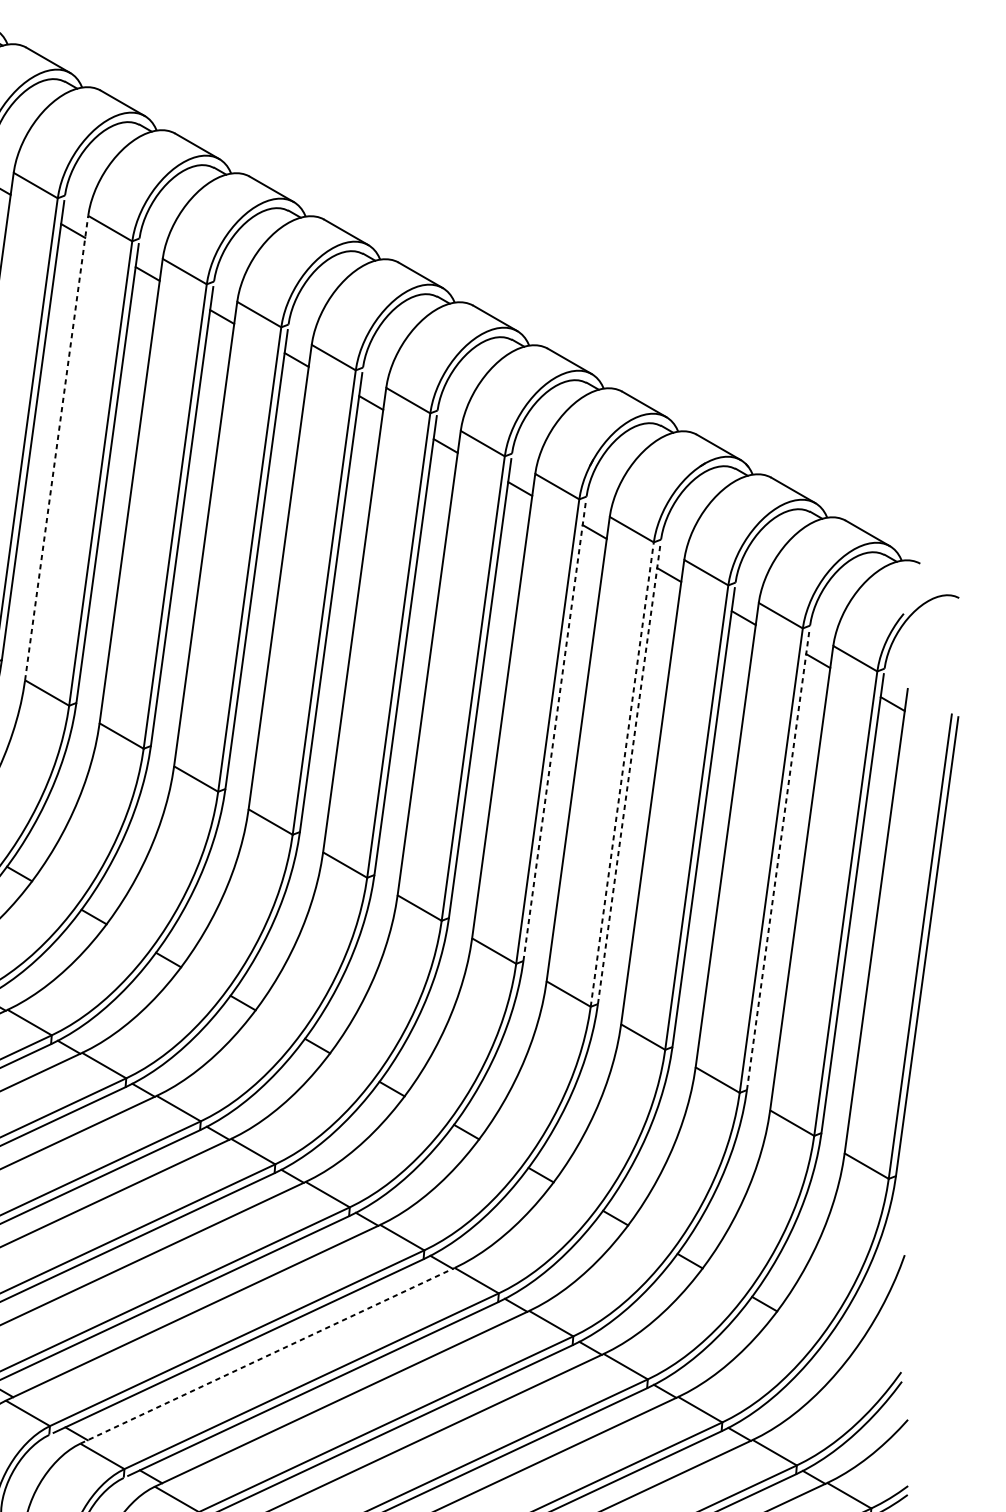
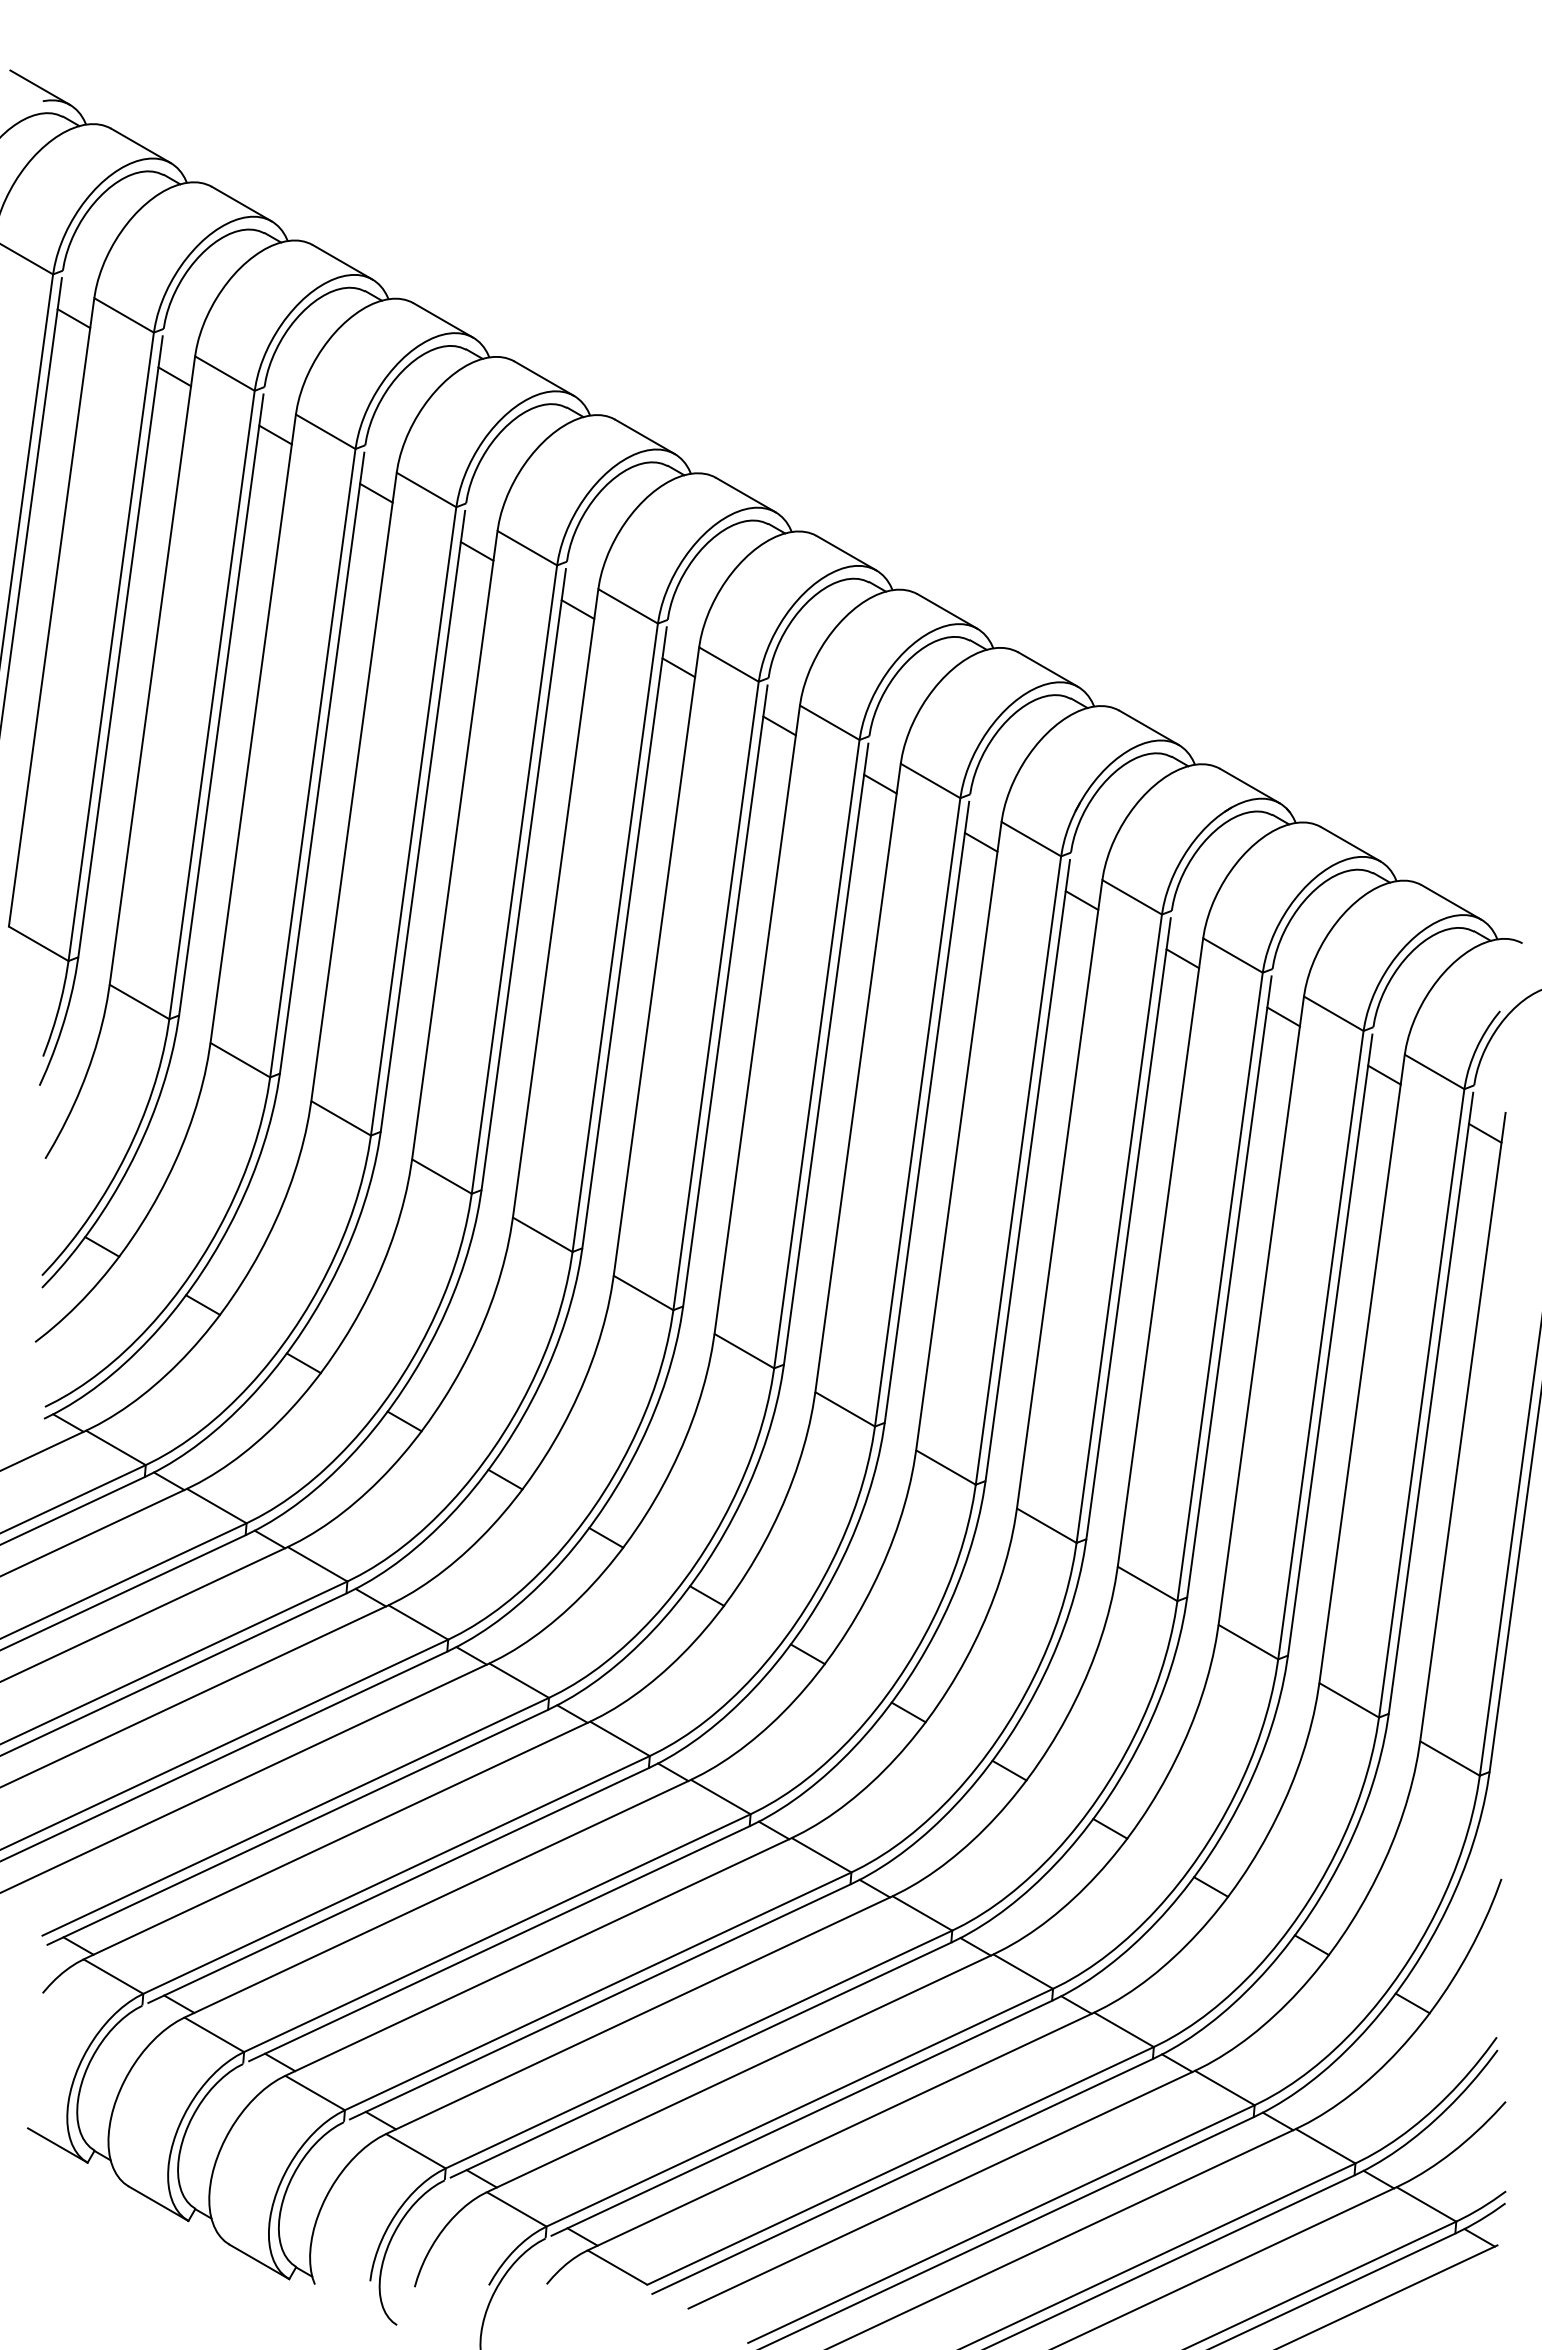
line: (57, 447) -> (354, 786), dashed -> solid
line: (554, 731) -> (1027, 1170), dashed -> solid
line: (622, 774) -> (1119, 1228), dashed -> solid
line: (629, 774) -> (1128, 1228), dashed -> solid
line: (778, 860) -> (1330, 1344), dashed -> solid
line: (838, 1347) -> (1412, 2003), added
line: (267, 1356) -> (639, 2015), dashed -> solid

